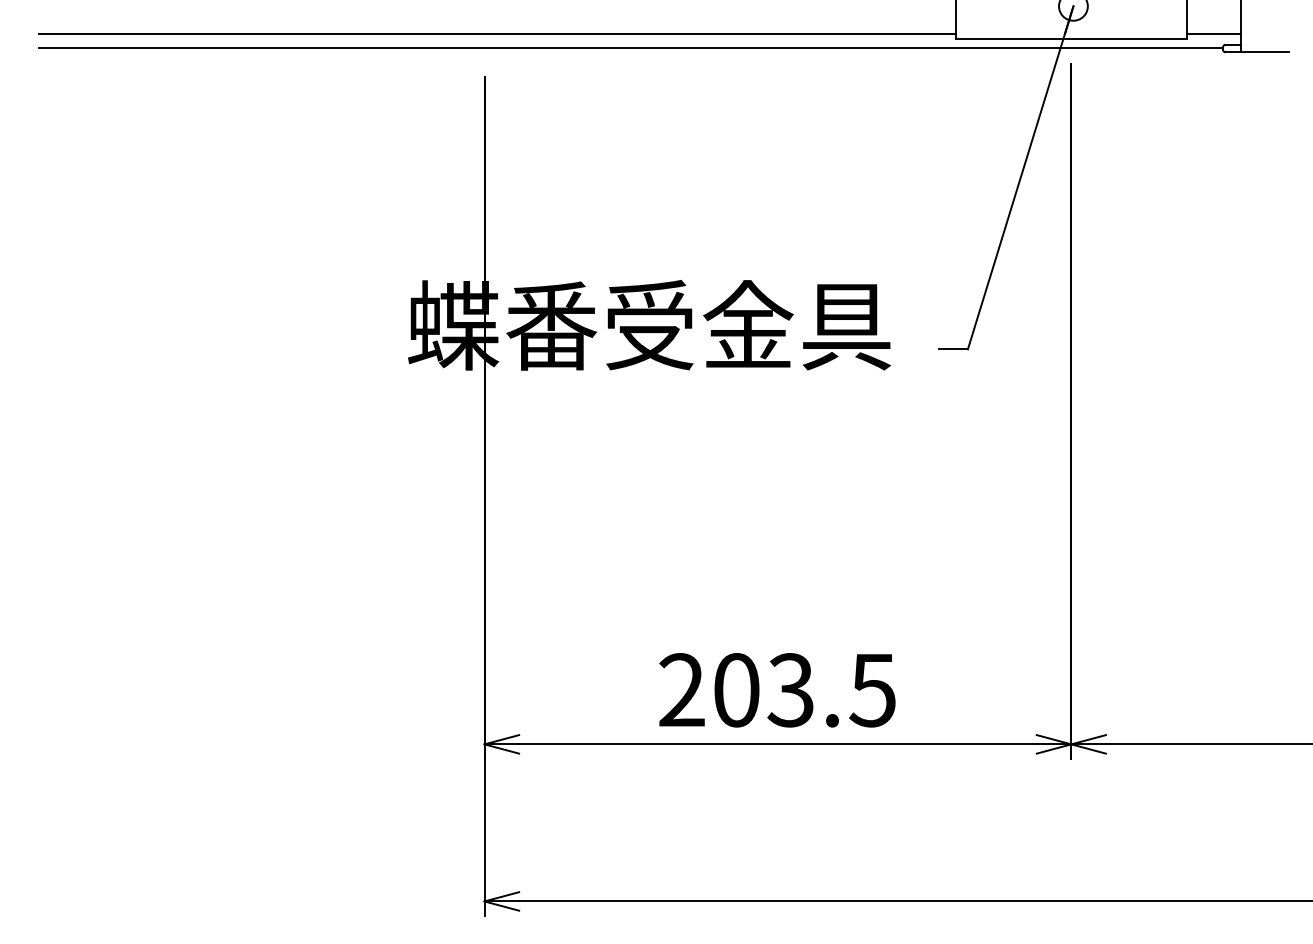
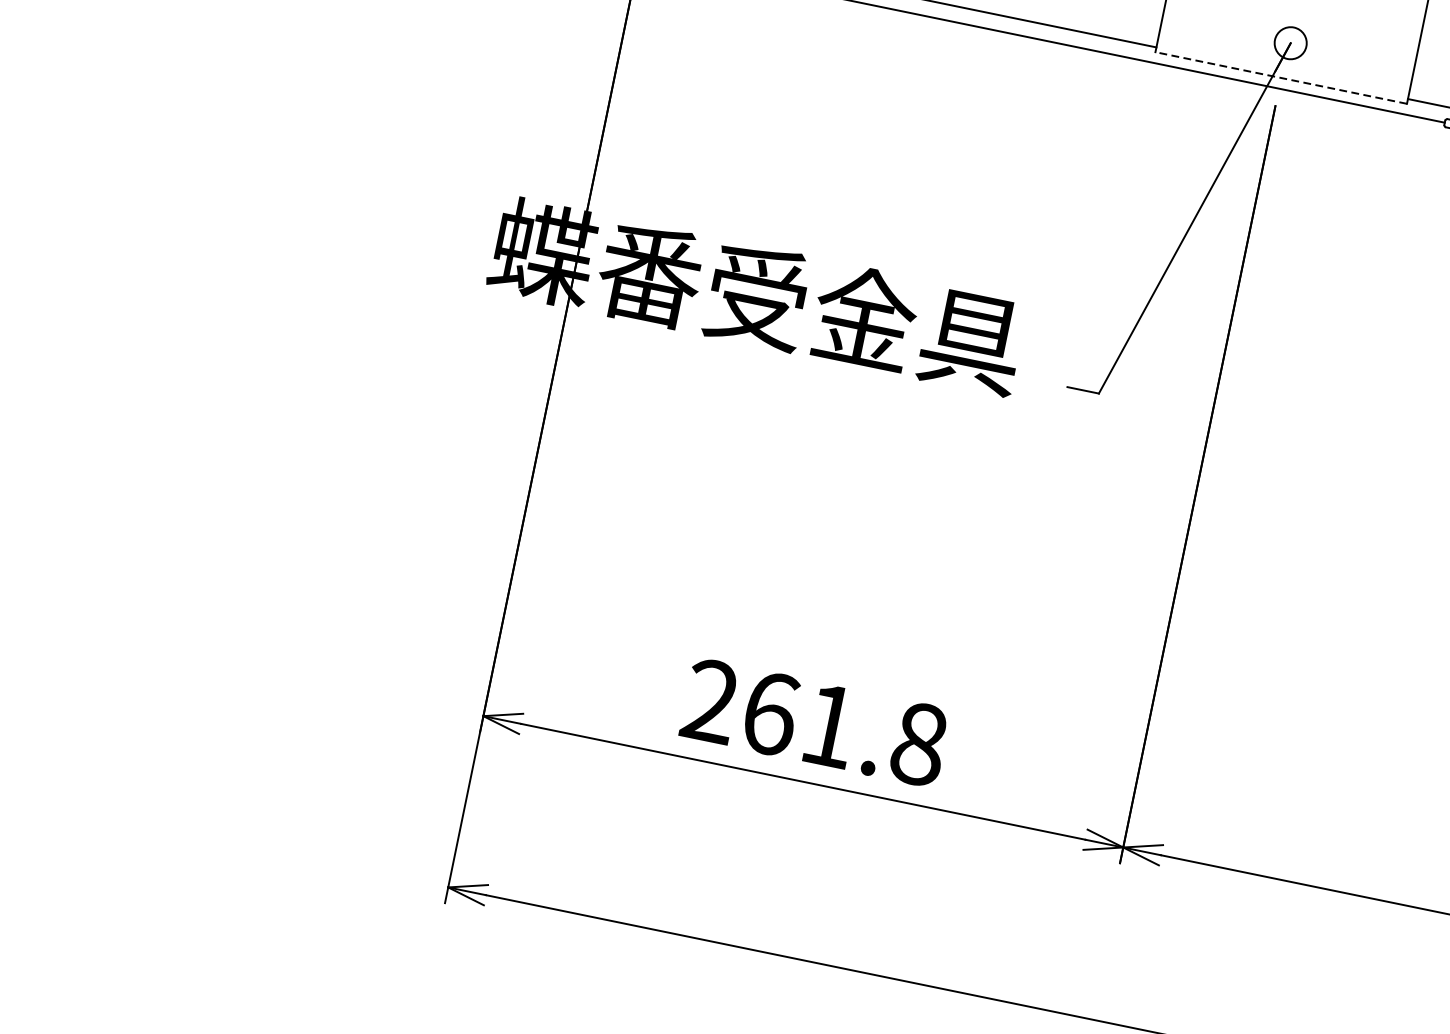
line: (1070, 38) -> (1280, 77), solid -> dashed
text: (805, 690) -> (845, 729), 203.5 -> 261.8

